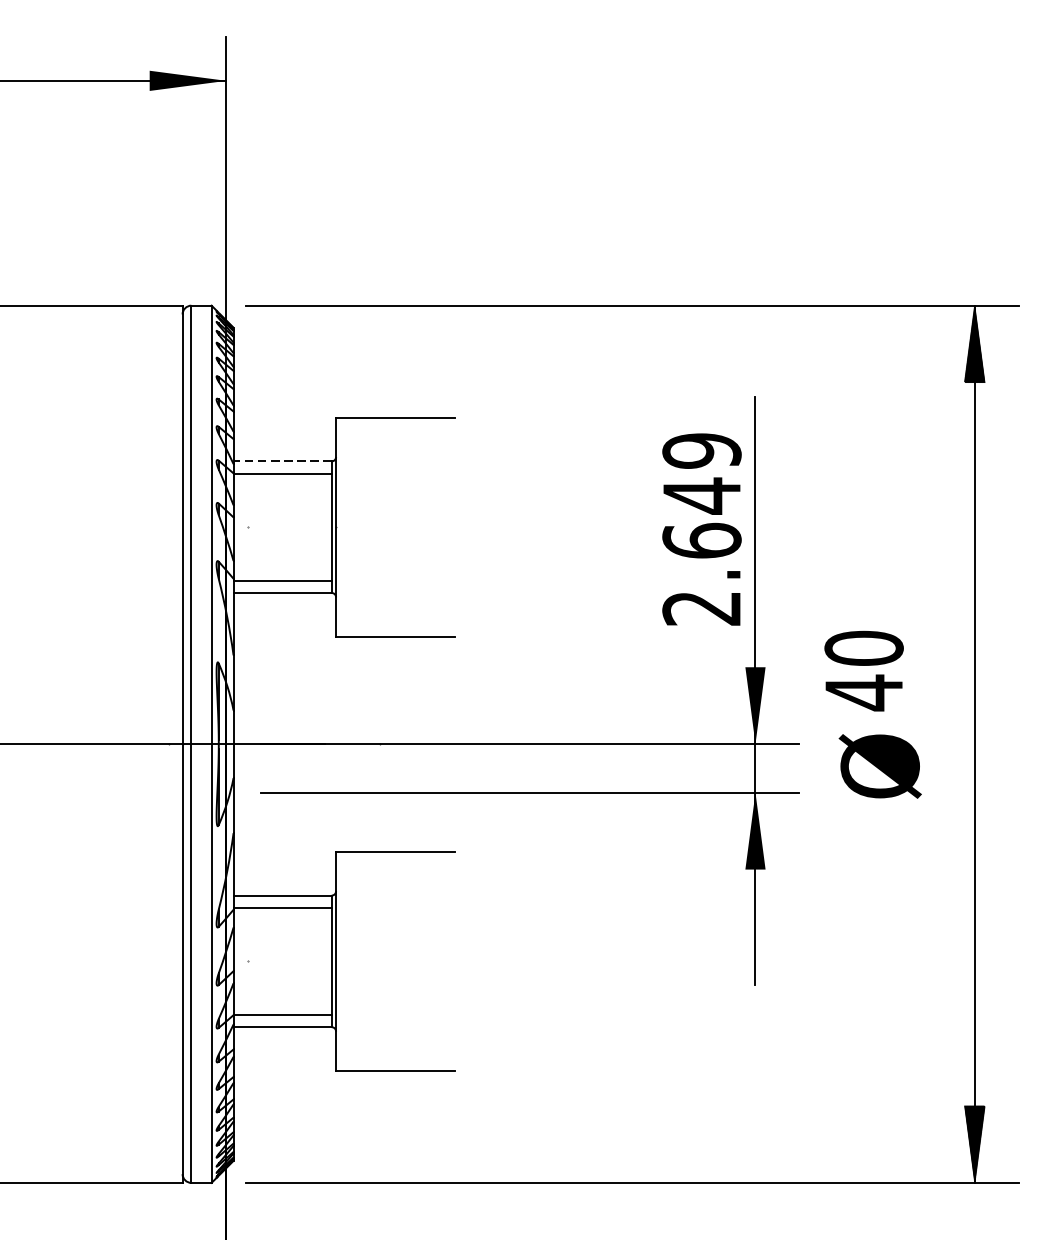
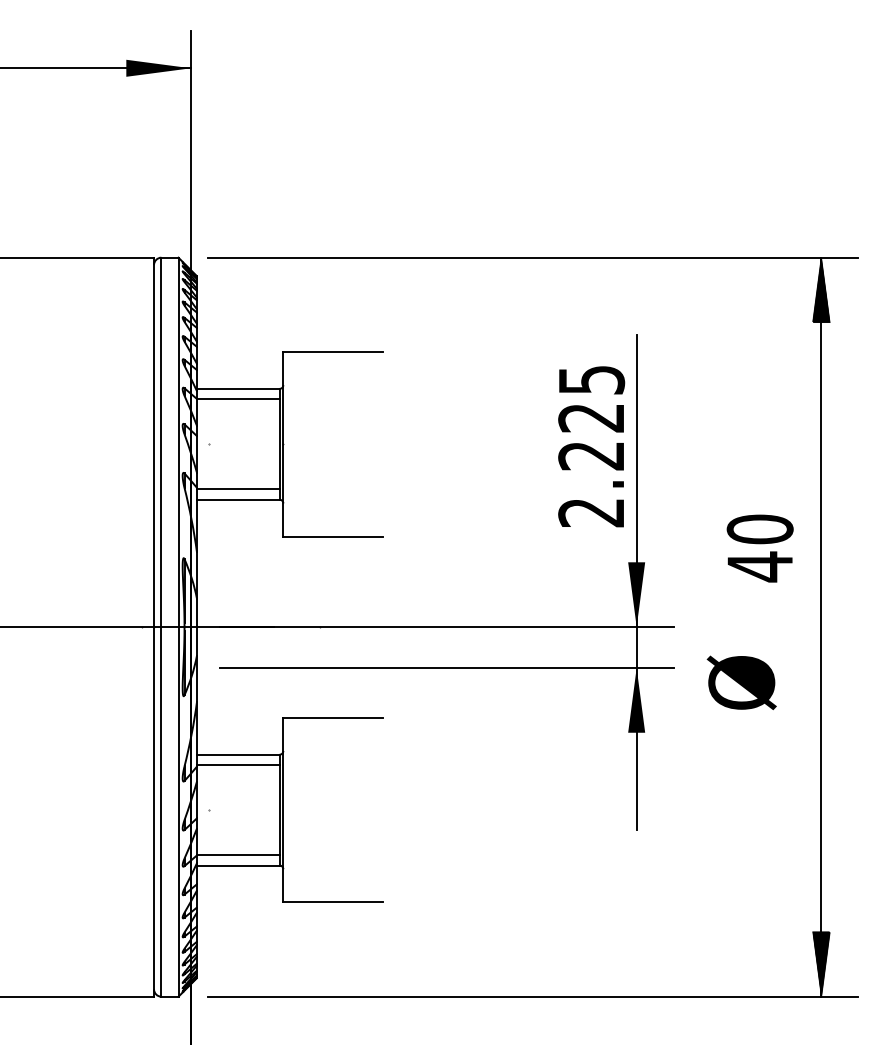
line: (281, 460) -> (237, 388), dashed -> solid
text: (701, 495) -> (591, 417), 2.649 -> 2.225
text: (863, 671) -> (759, 548), moved
text: (879, 766) -> (741, 682), moved

